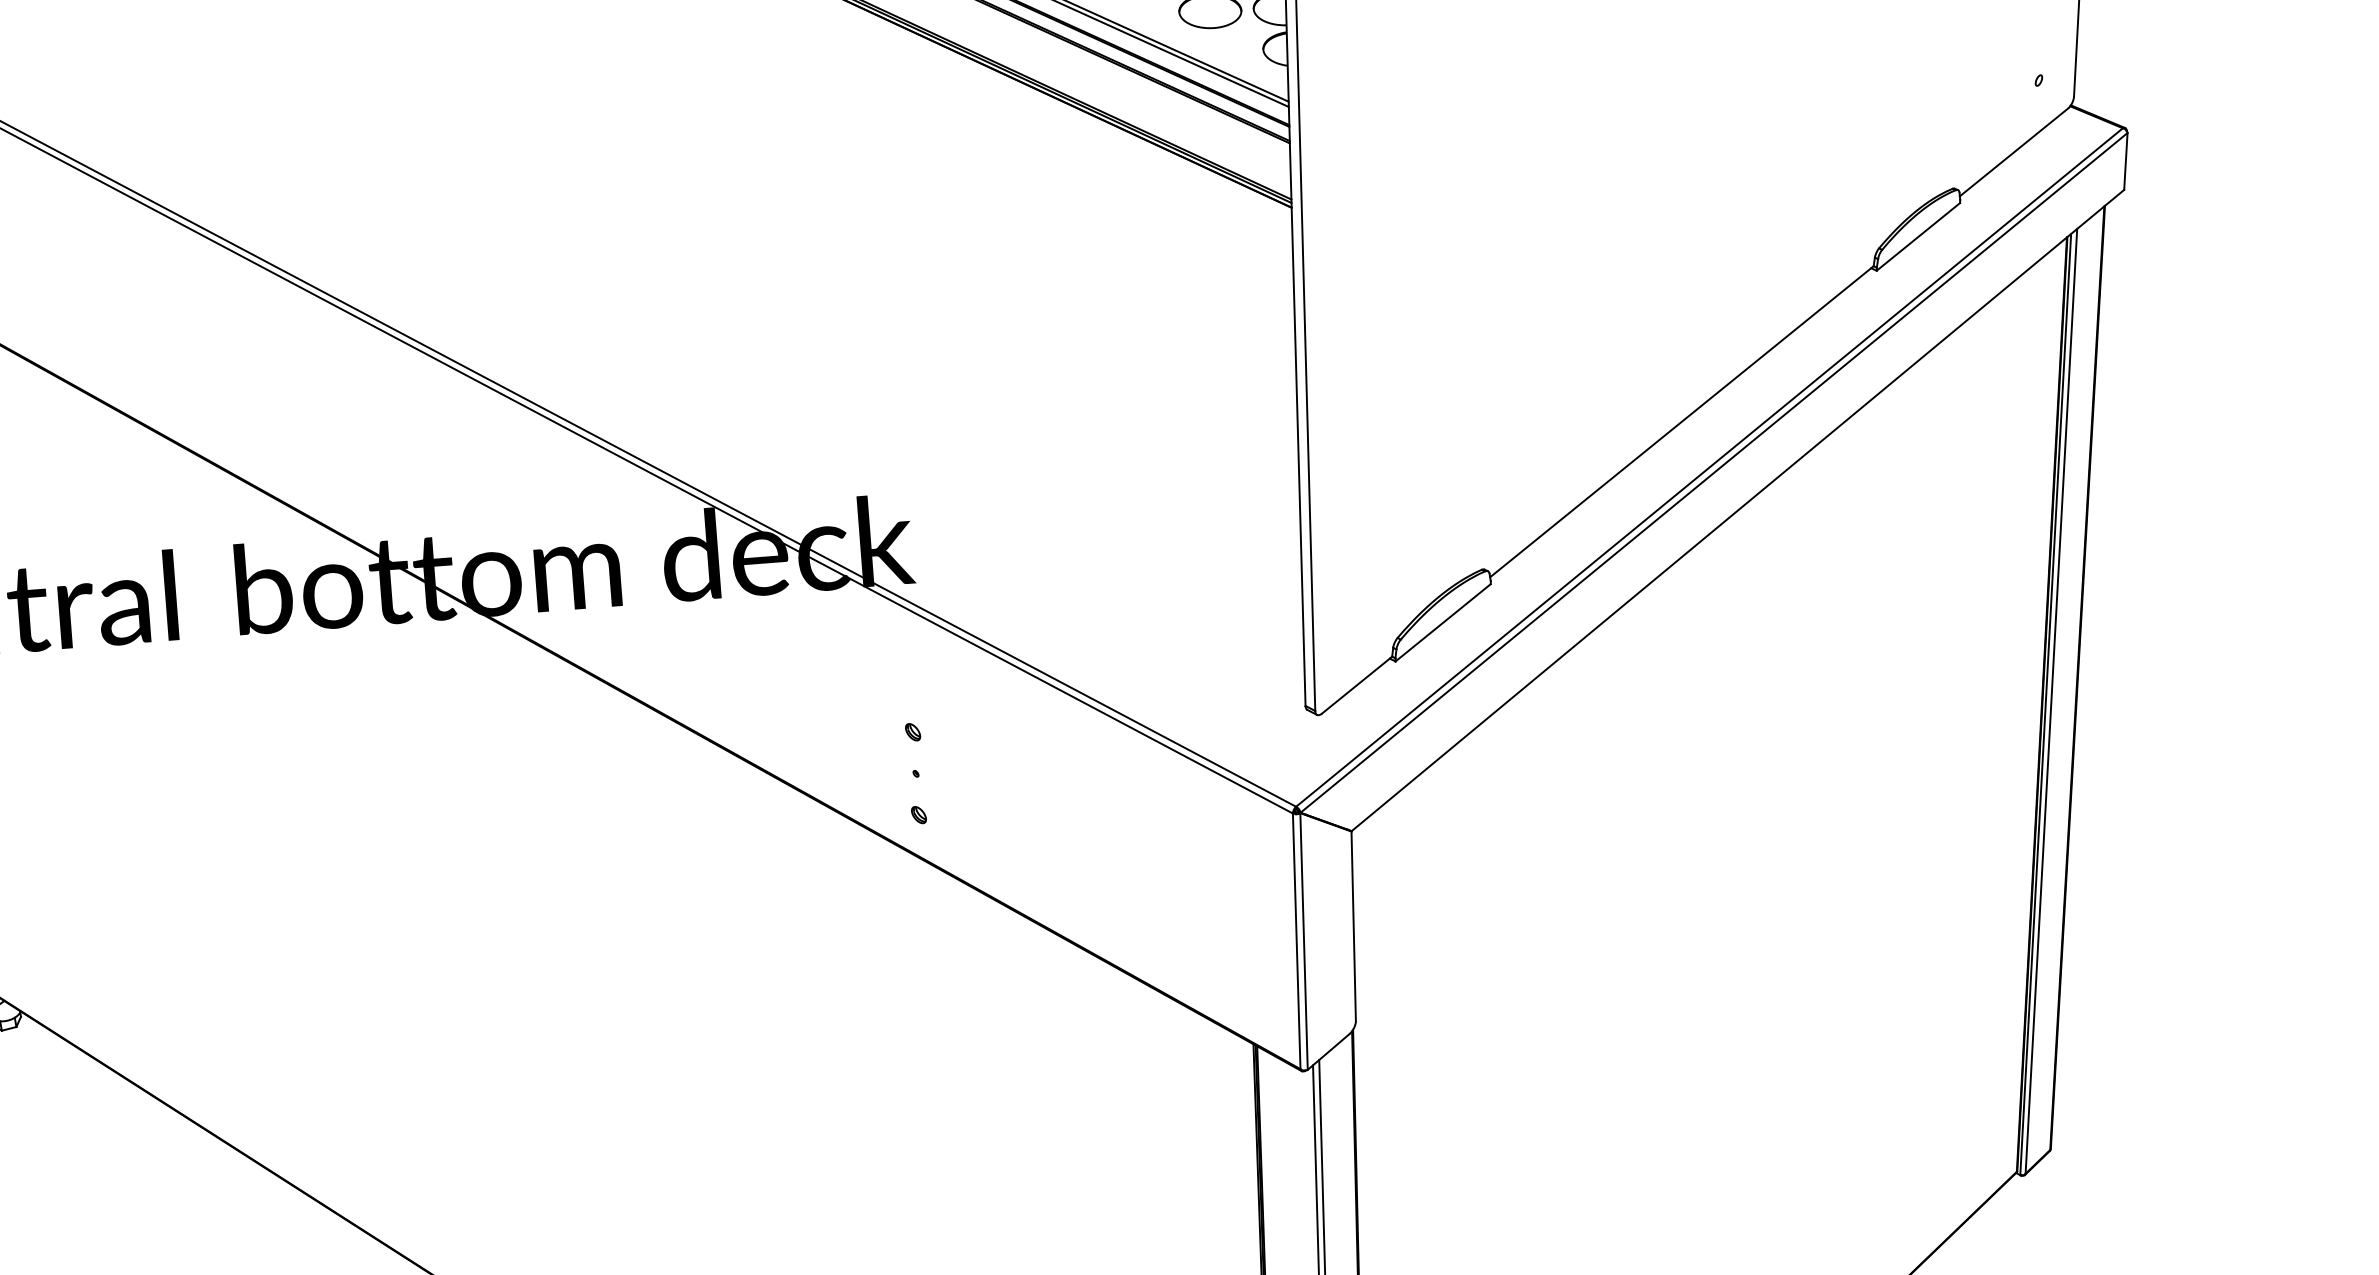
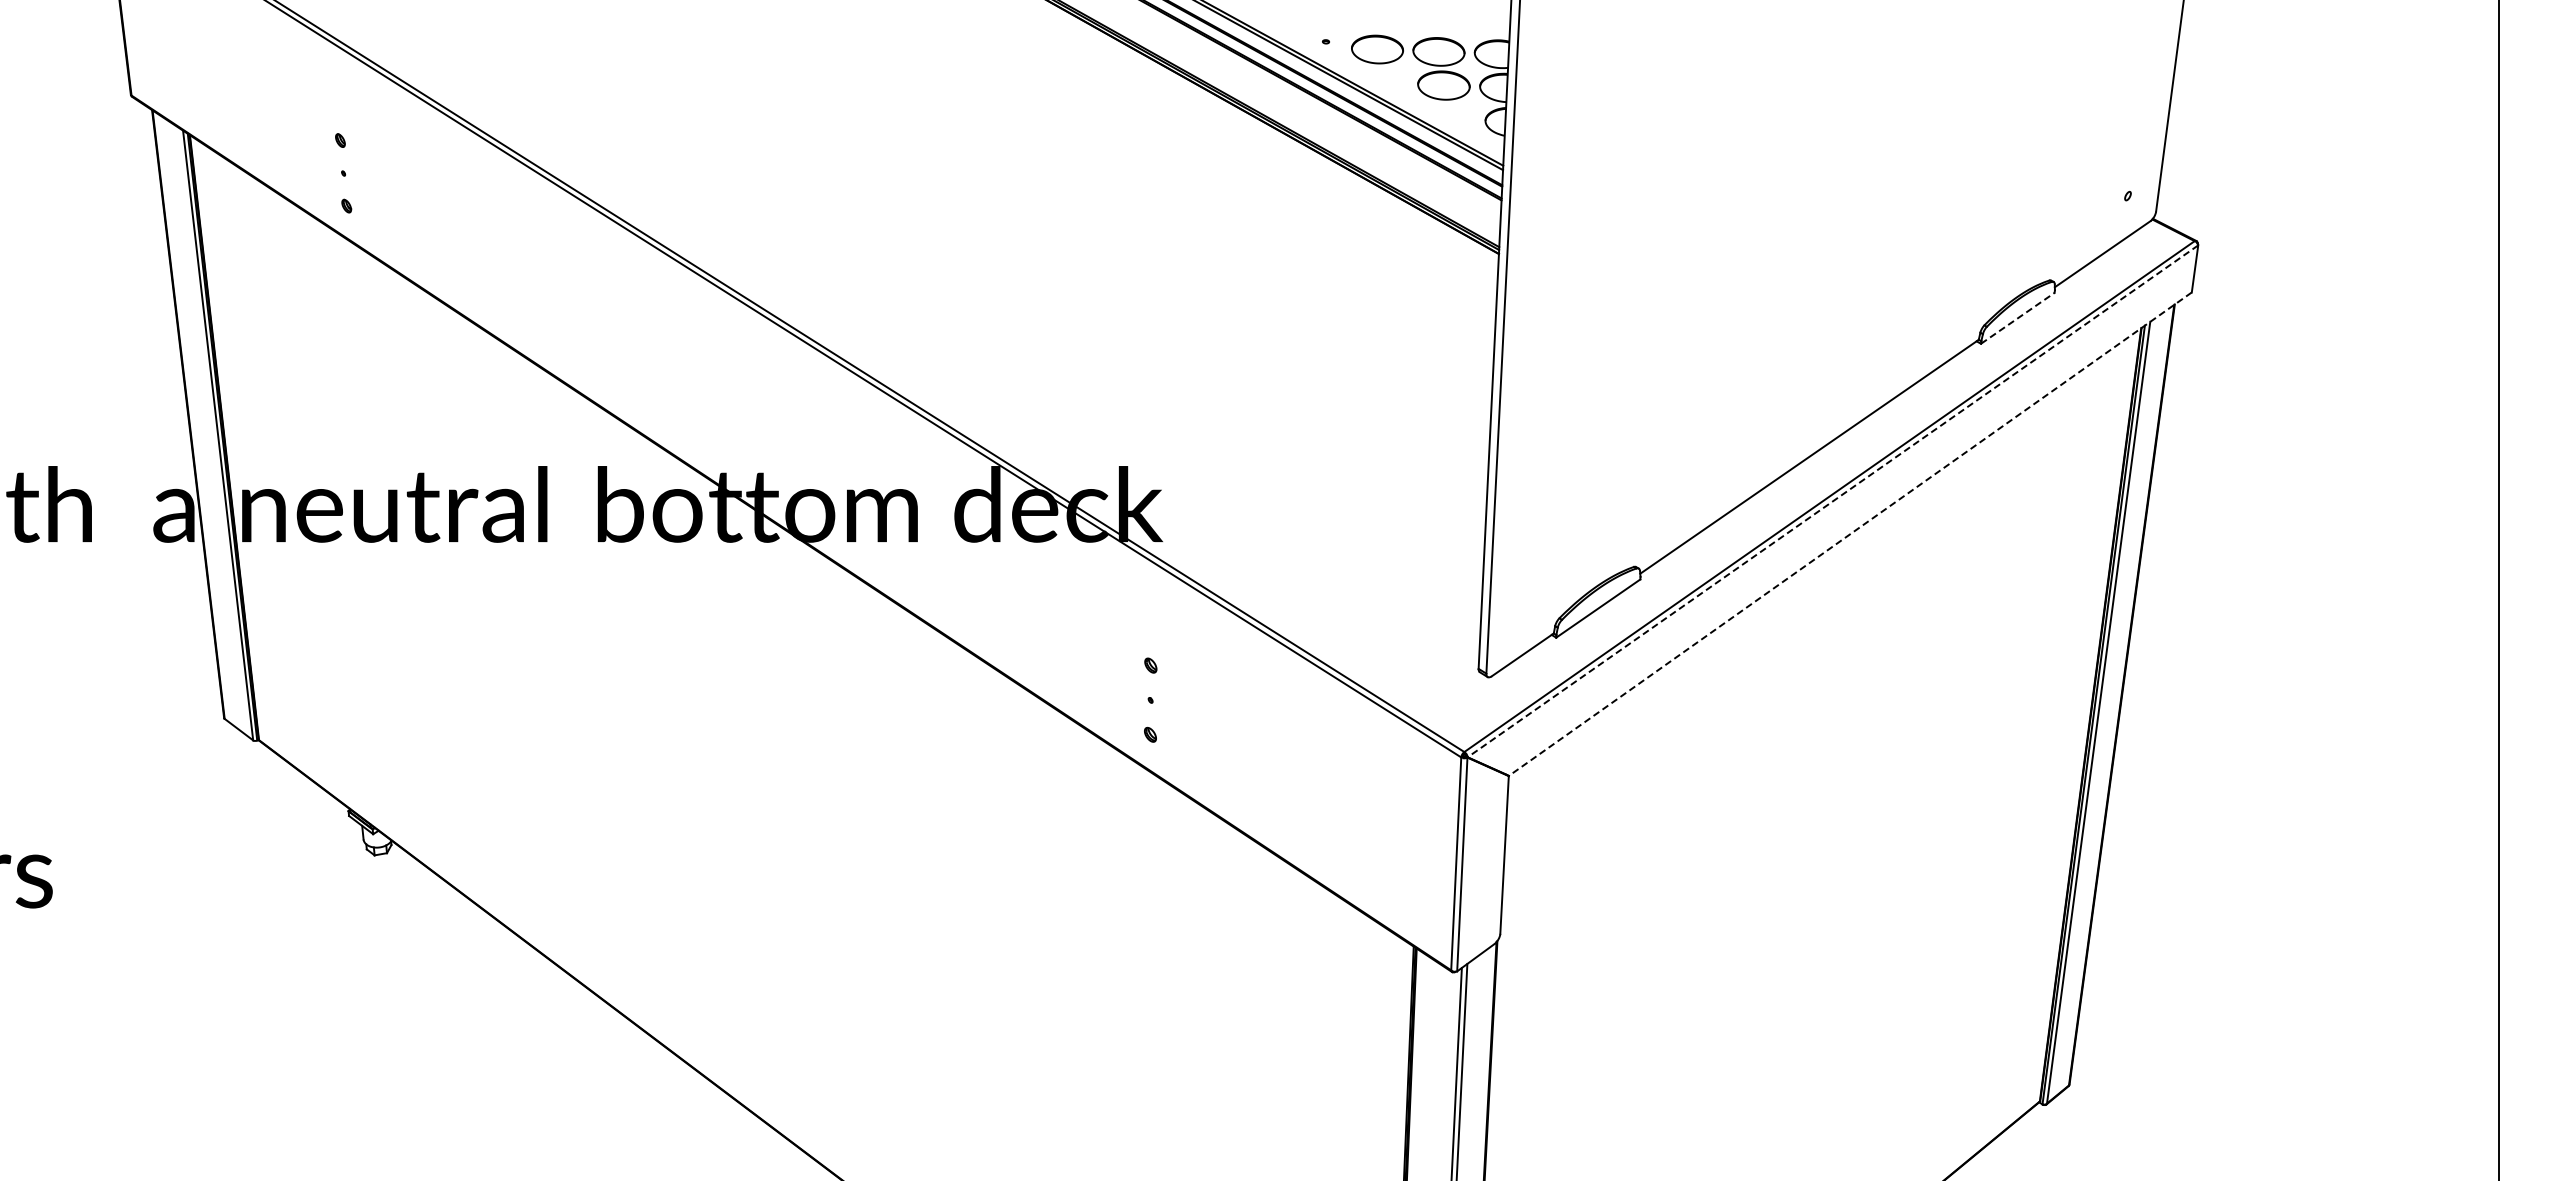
line: (1918, 237) -> (2017, 318), solid -> dashed
line: (1713, 473) -> (1832, 501), solid -> dashed
line: (1736, 511) -> (1849, 534), solid -> dashed

